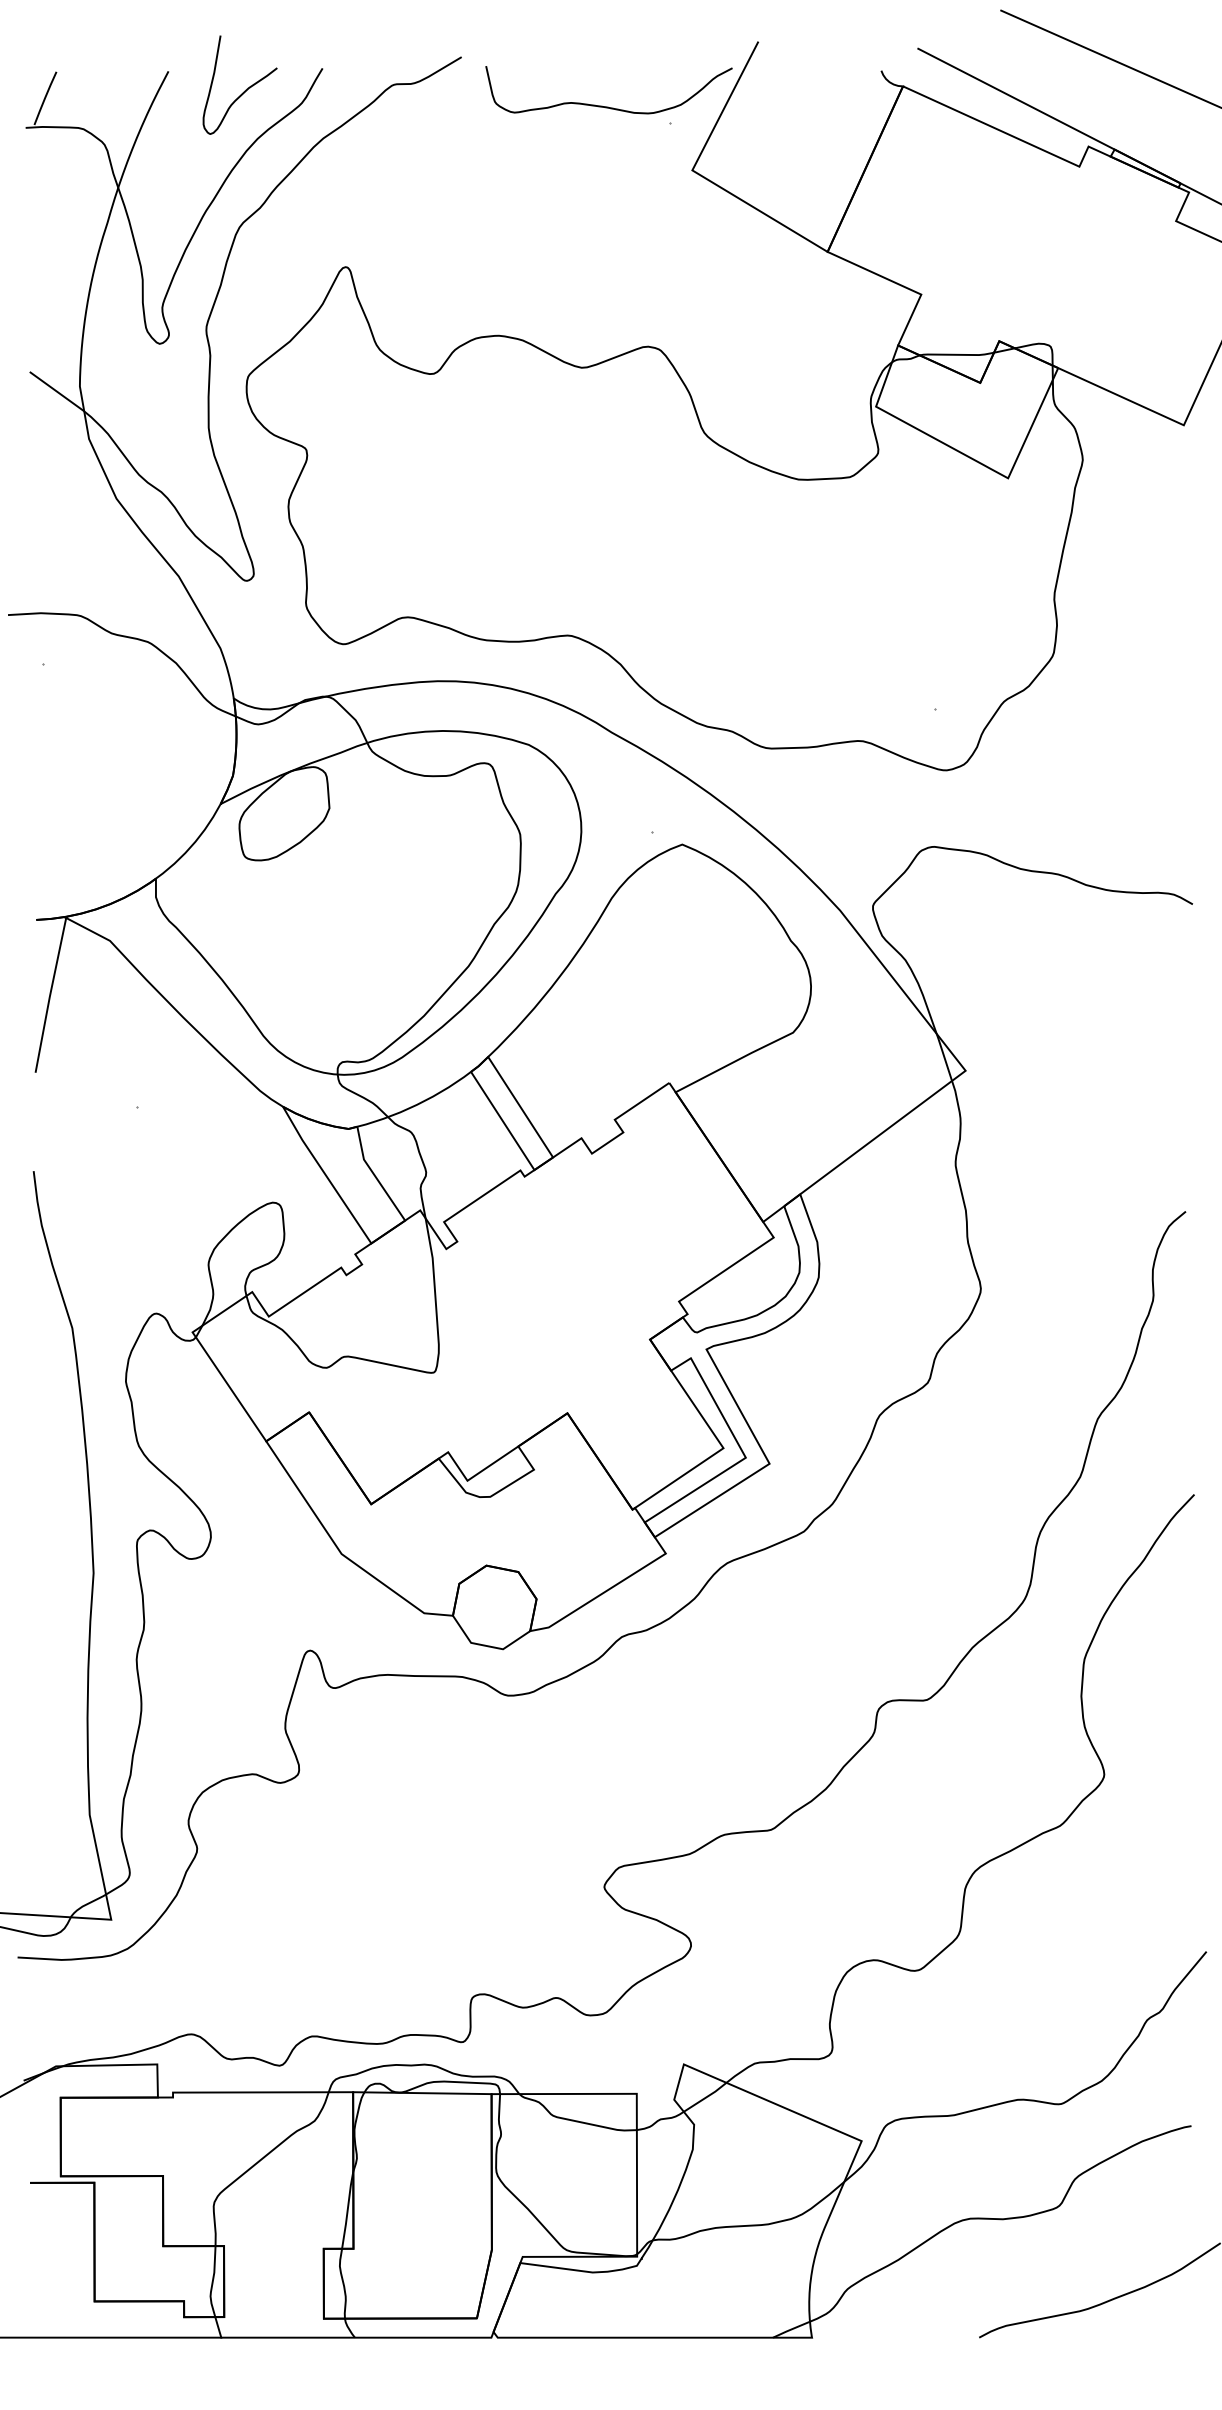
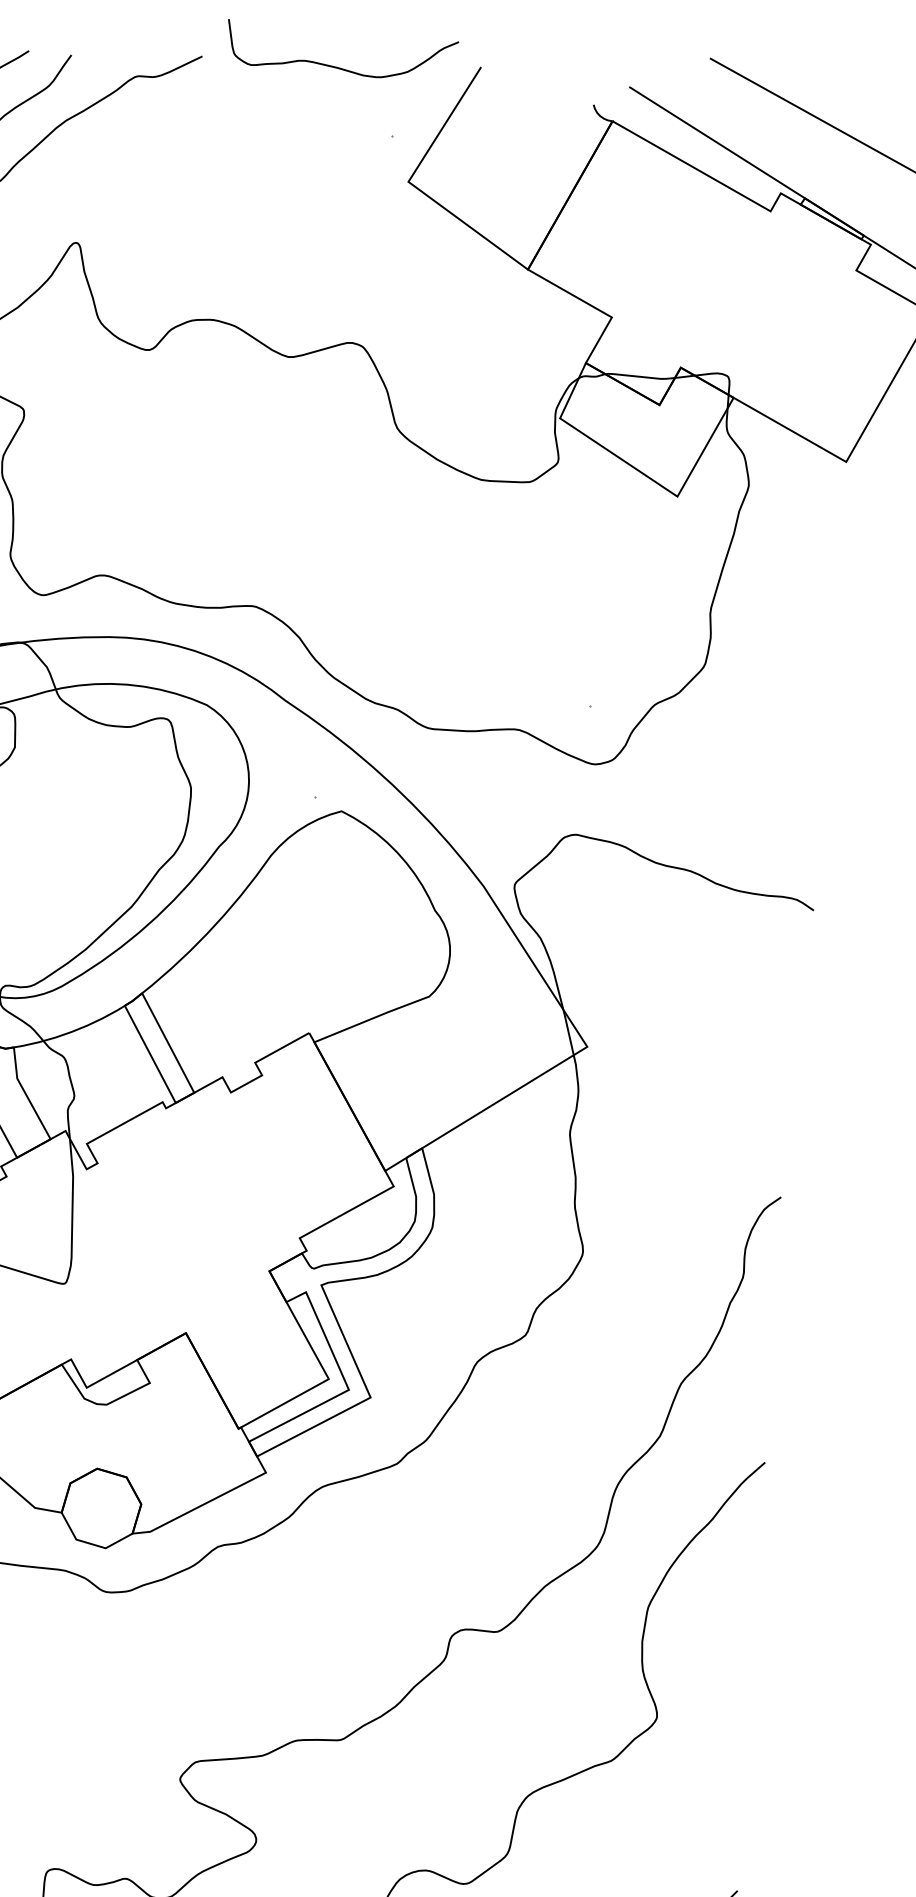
curve: (608, 106) -> (339, 67), moved

